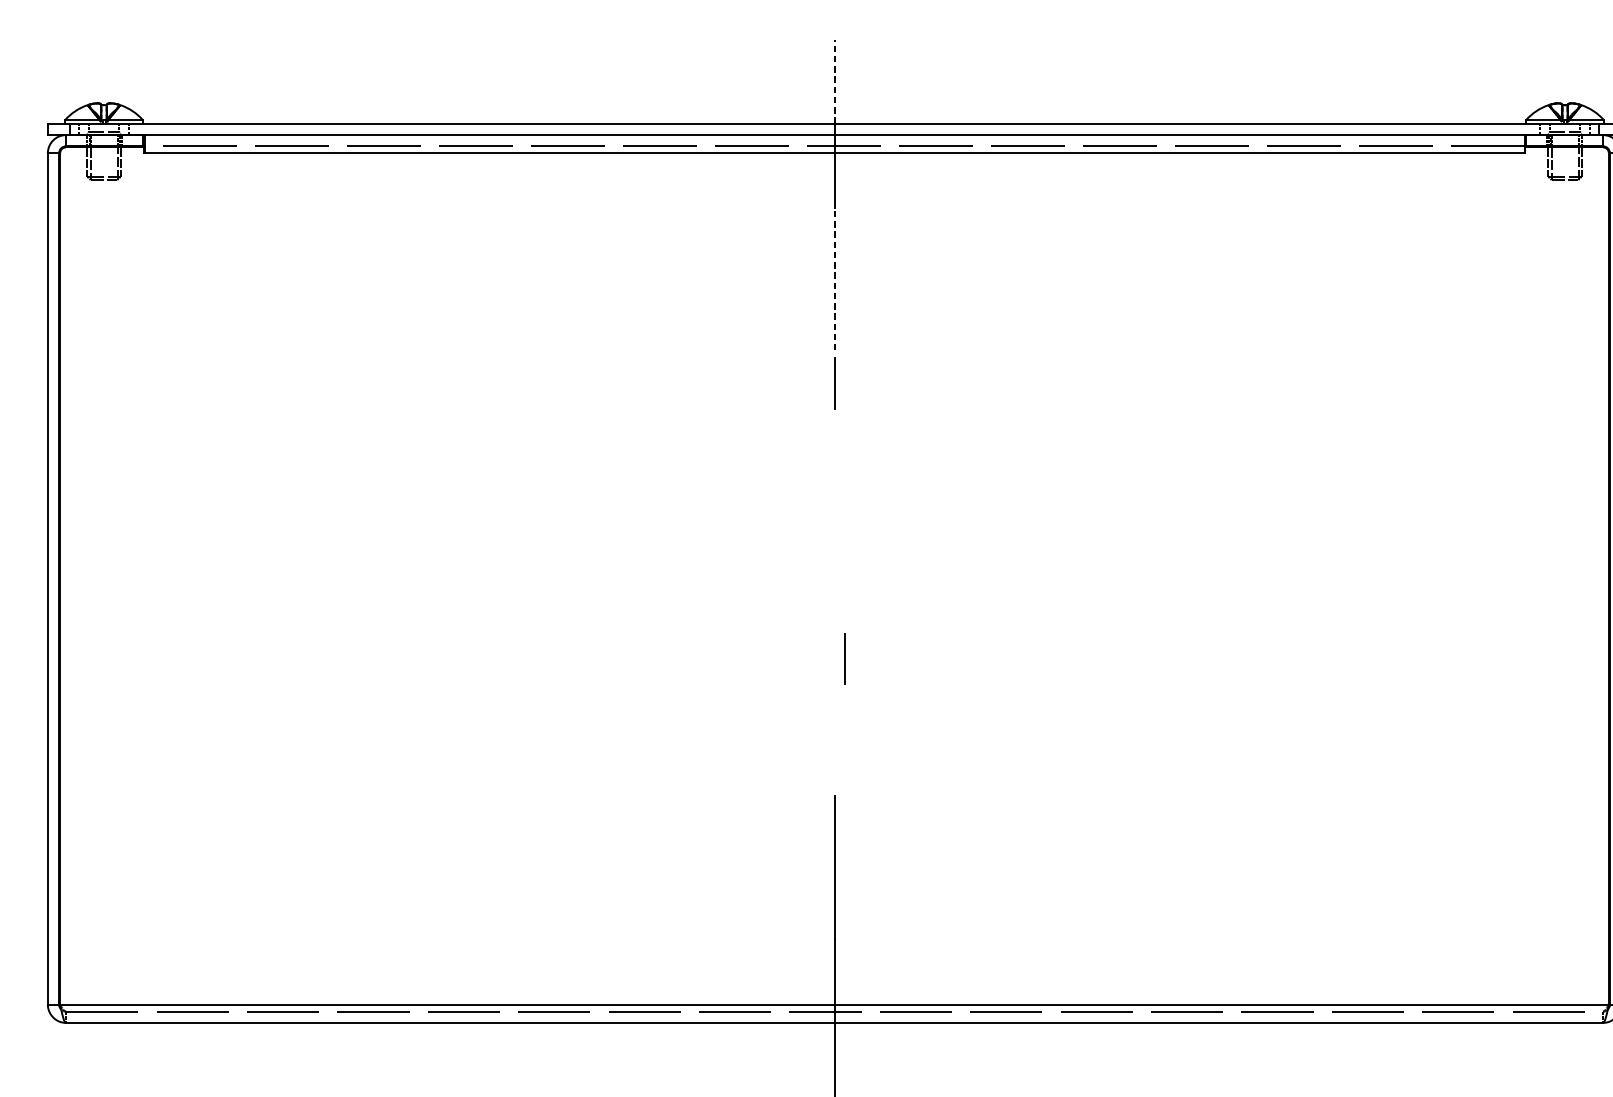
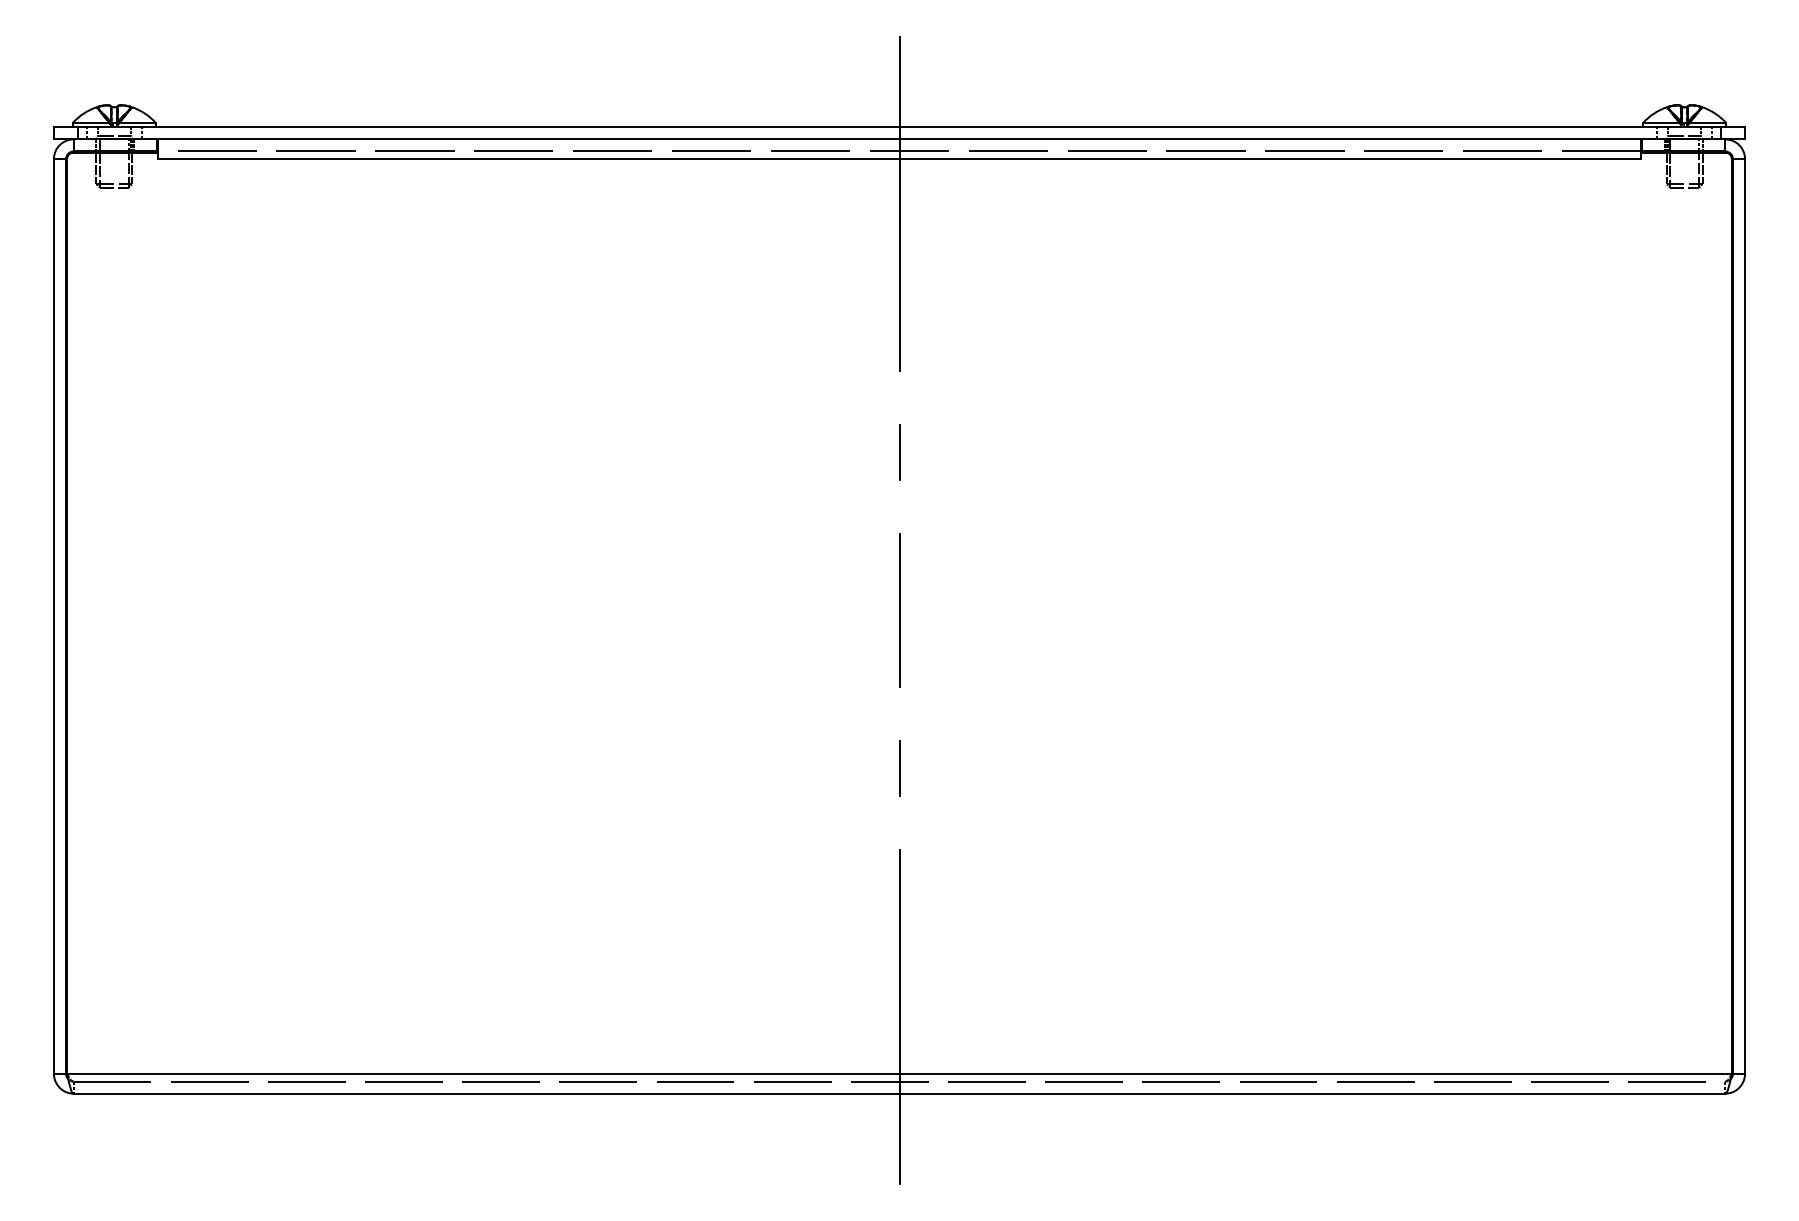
line: (834, 81) -> (899, 81), dashed -> solid
line: (834, 279) -> (899, 294), dashed -> solid
line: (834, 383) -> (899, 452), moved
line: (834, 573) -> (899, 610), added
line: (844, 658) -> (899, 768), moved

